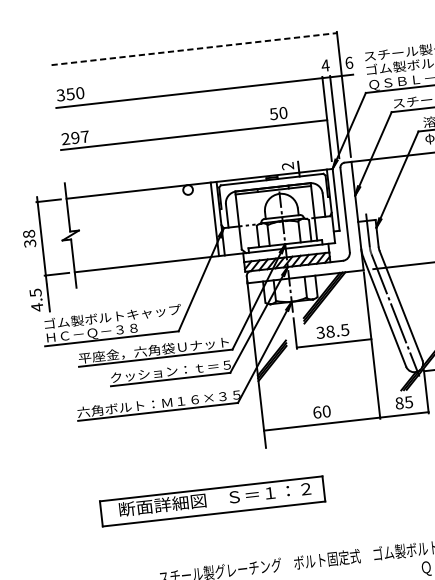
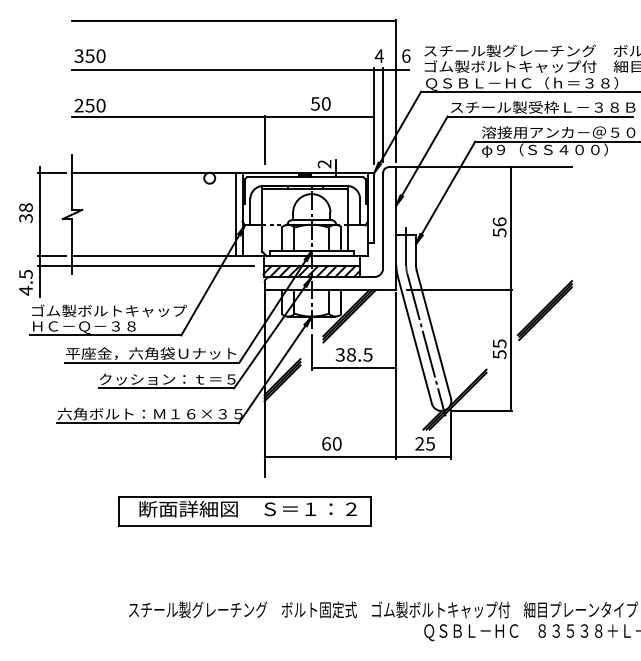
line: (194, 49) -> (234, 21), dashed -> solid
text: (80, 137) -> (95, 105), 297 -> 250
line: (232, 150) -> (264, 139), added
line: (140, 274) -> (145, 266), added
text: (399, 403) -> (419, 443), 85 -> 25
part: (212, 501) -> (244, 511), moved

